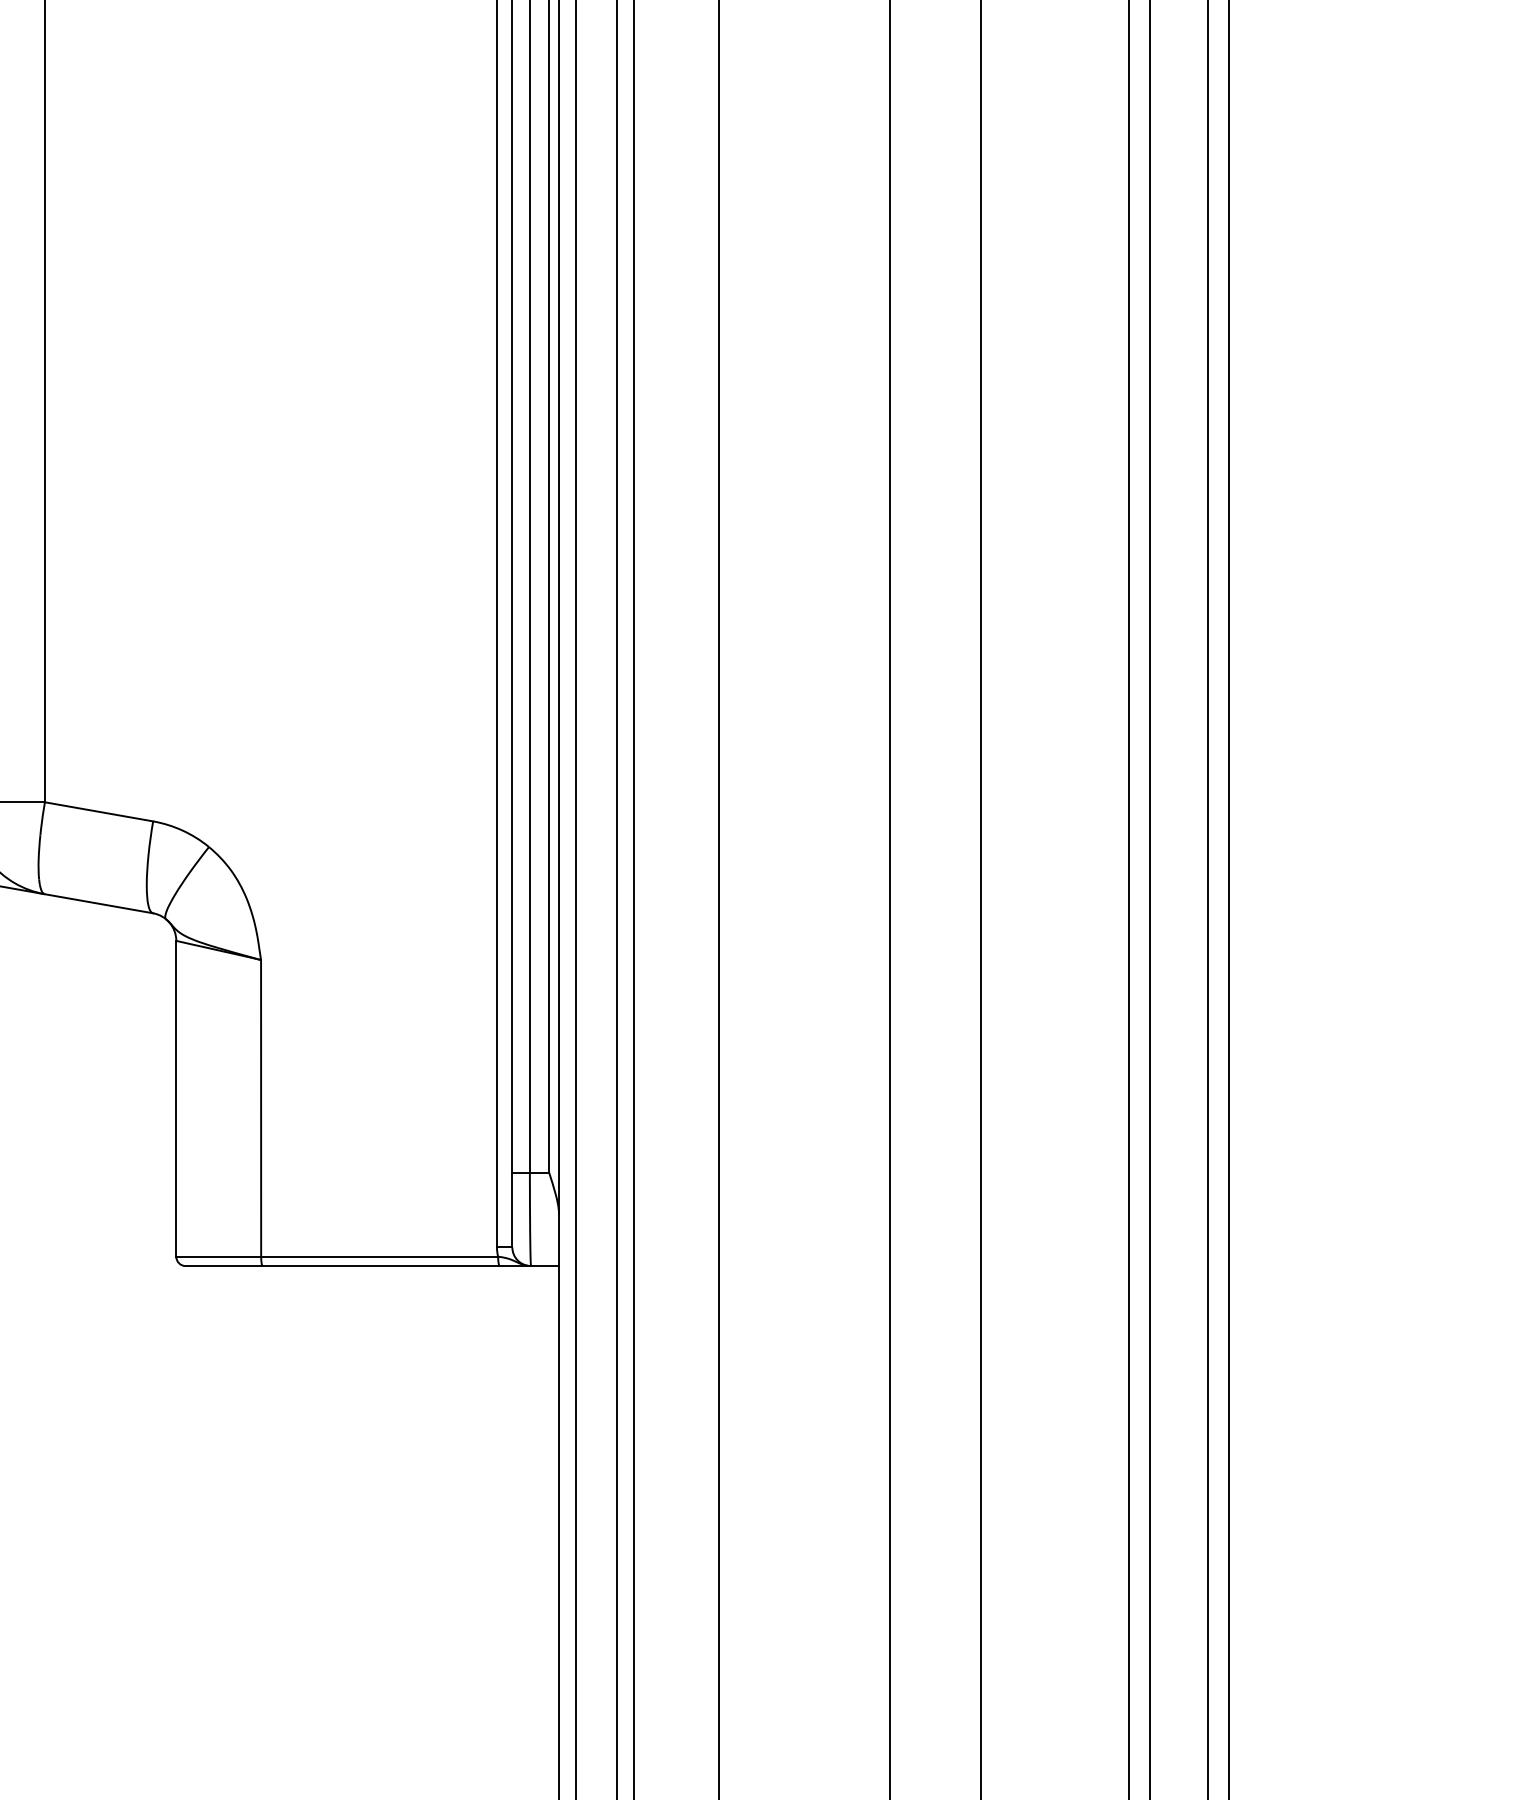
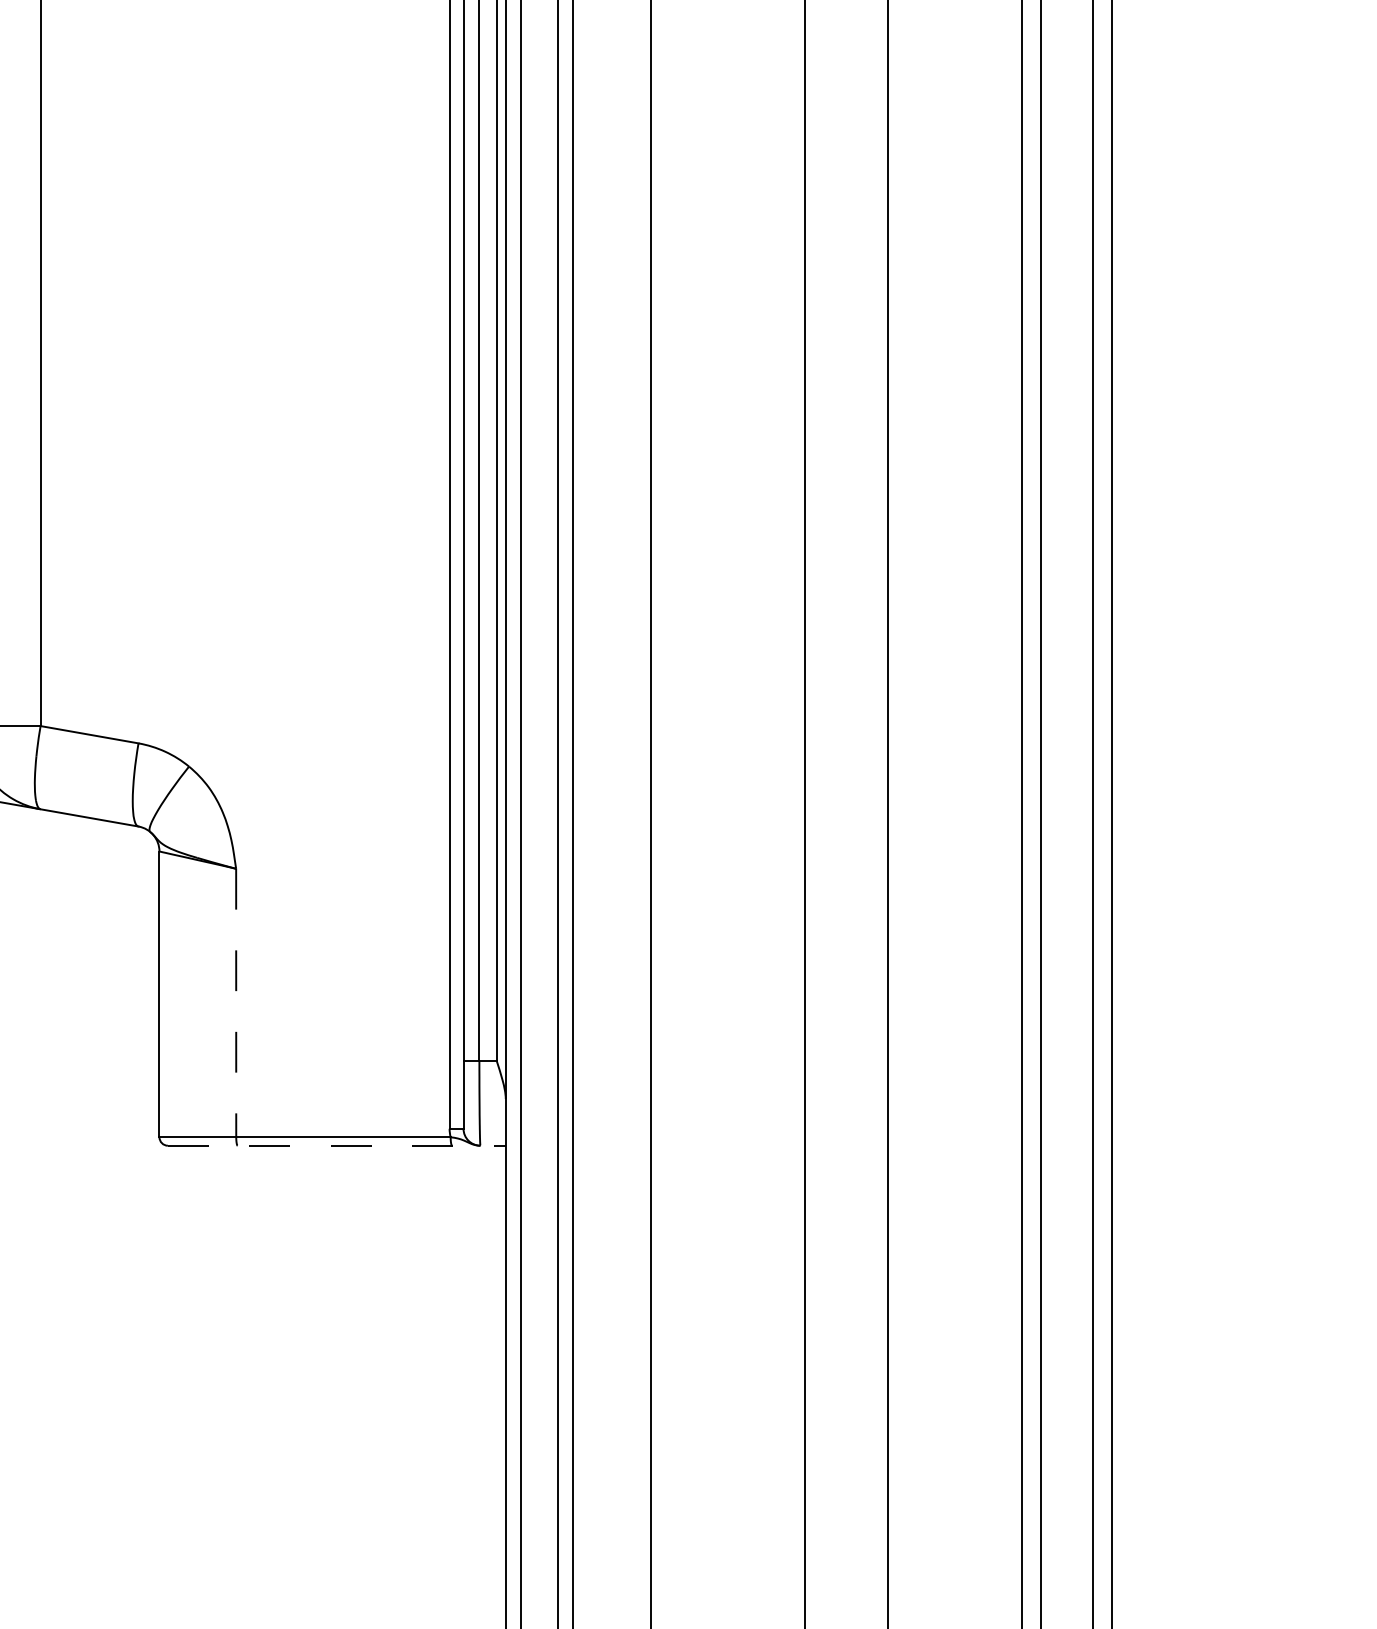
line: (261, 1108) -> (236, 1003), solid -> dashed
line: (372, 1266) -> (336, 1146), solid -> dashed

